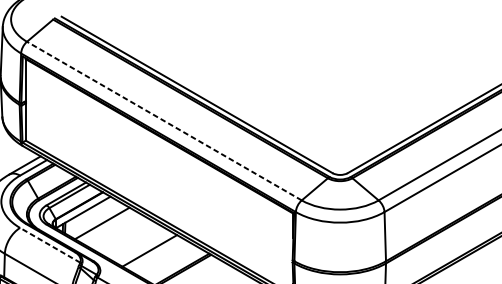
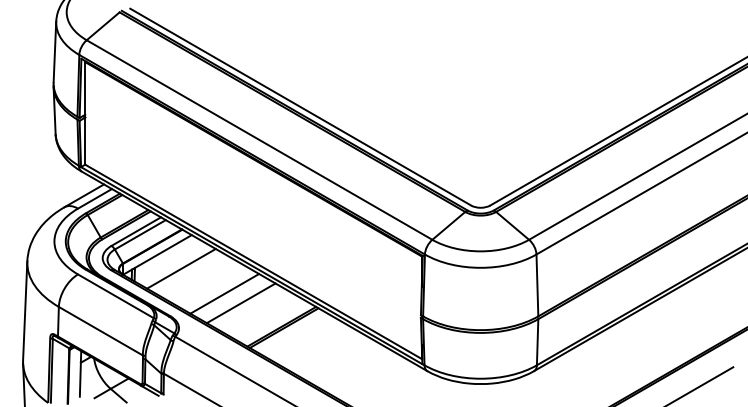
line: (164, 121) -> (259, 140), dashed -> solid
line: (136, 243) -> (224, 293), added
line: (49, 245) -> (115, 296), dashed -> solid

